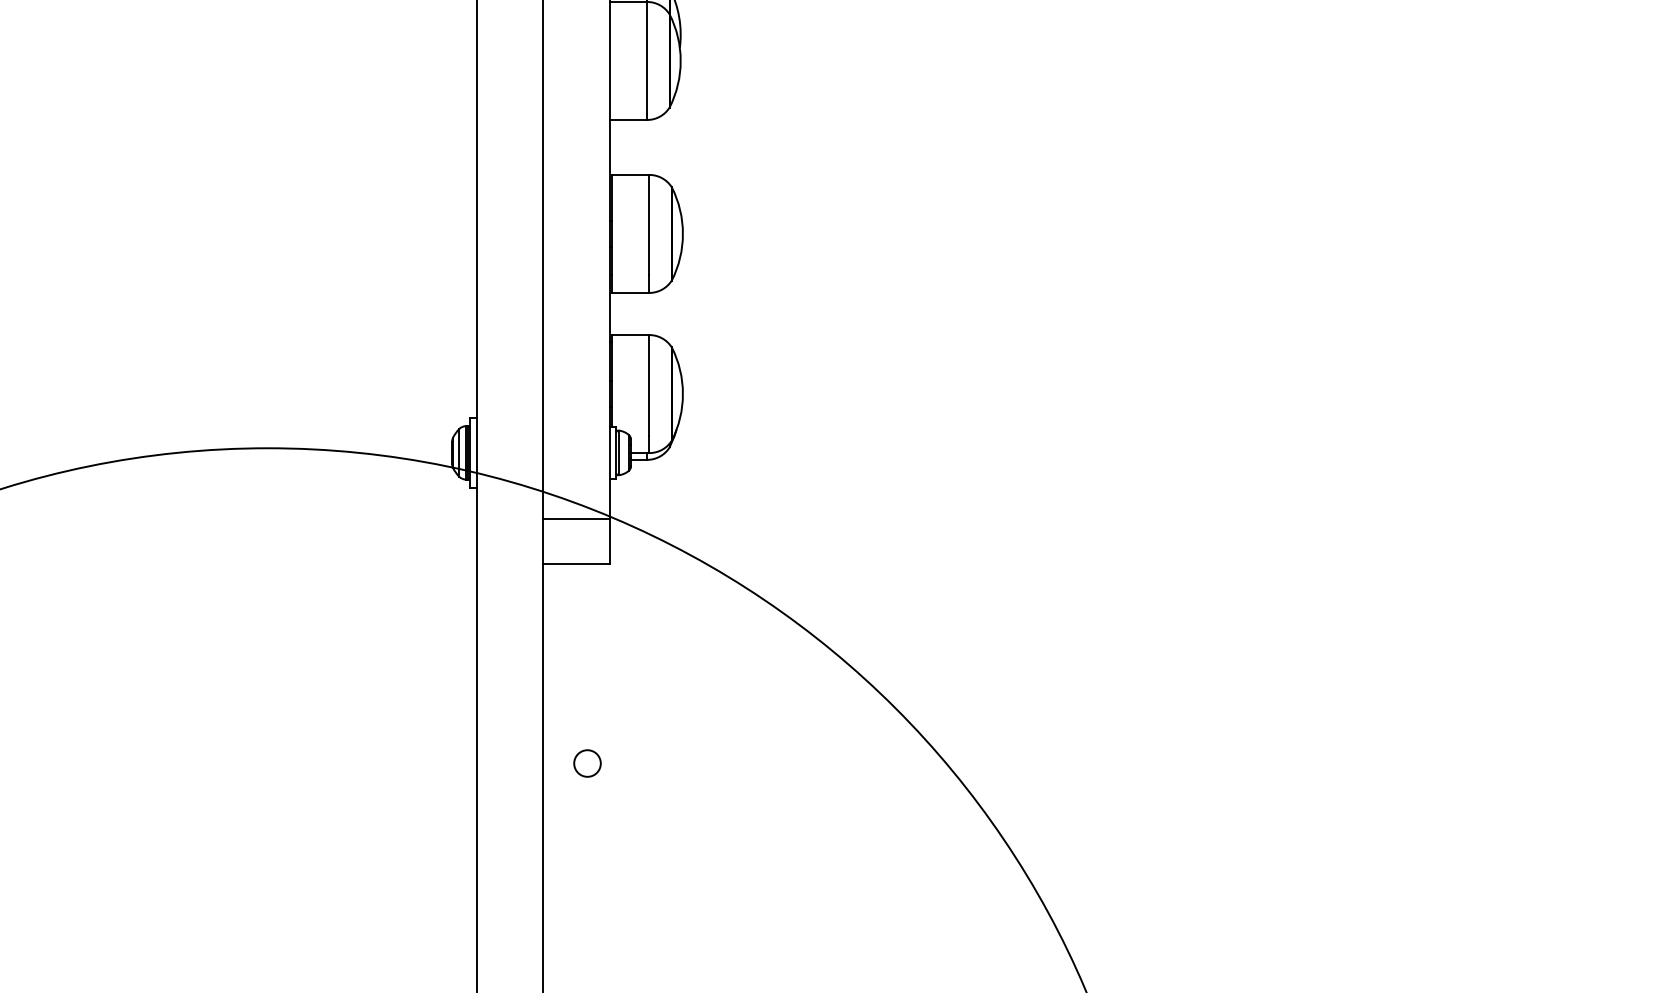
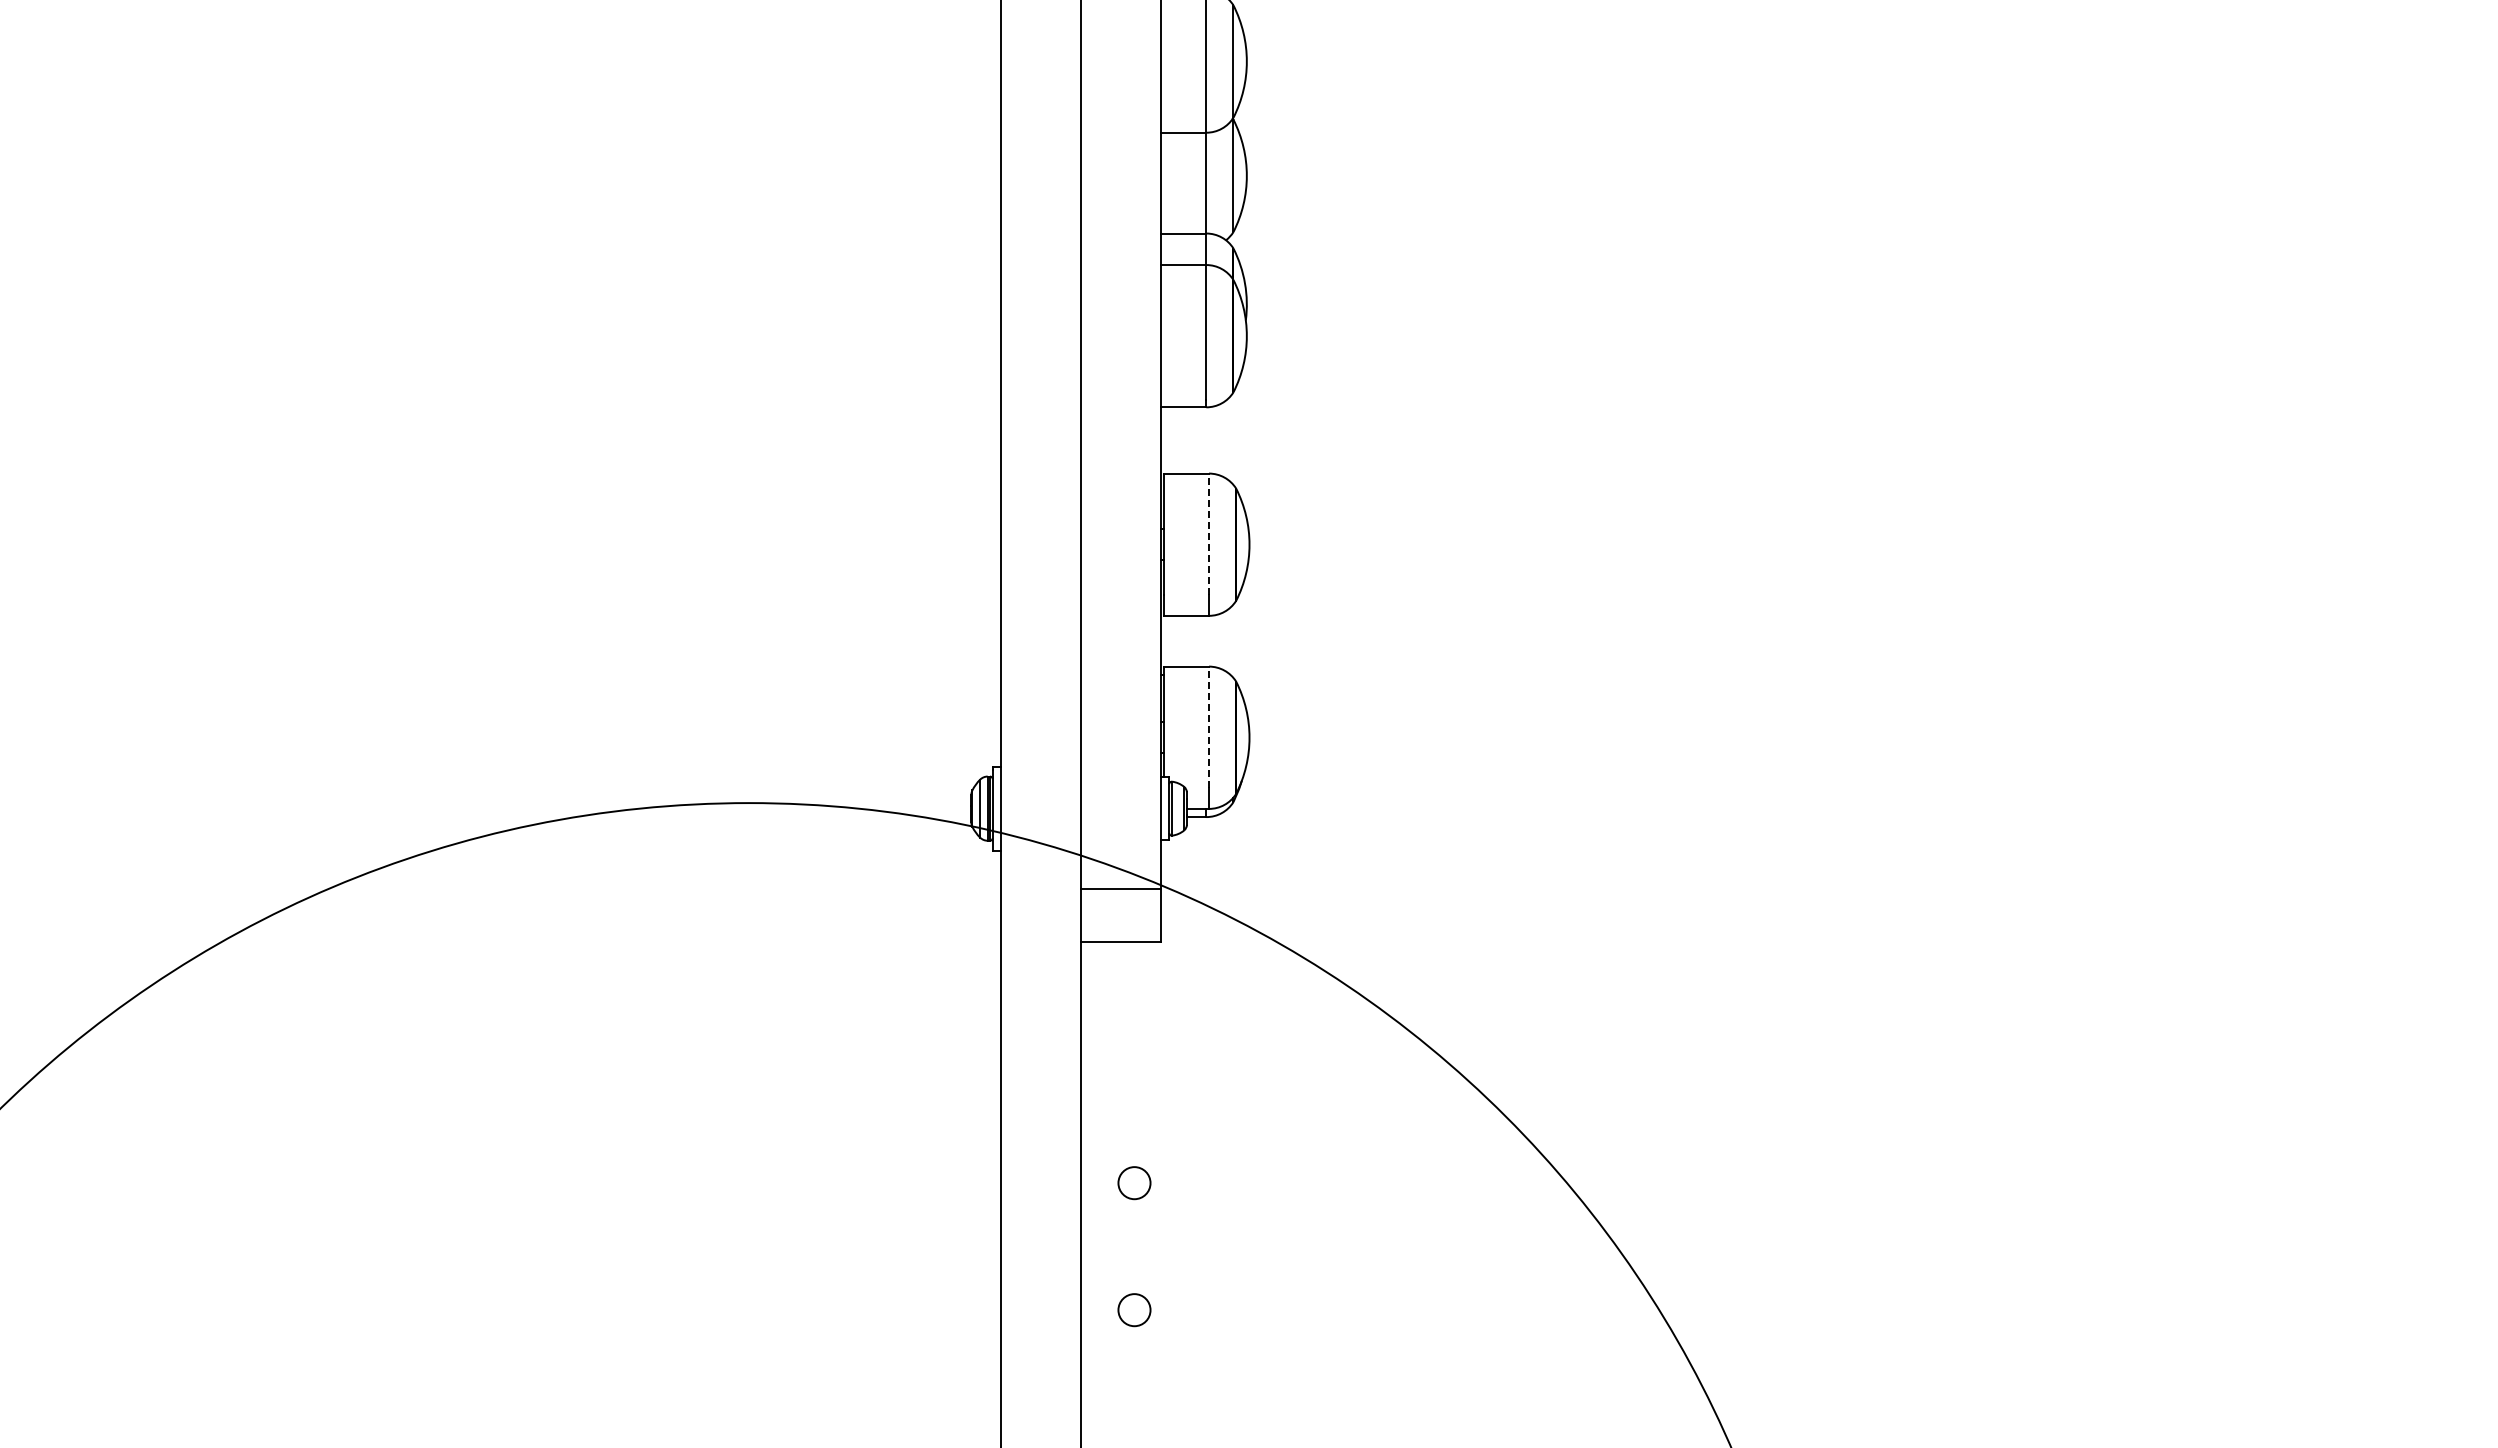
line: (649, 225) -> (1209, 534), solid -> dashed
line: (649, 385) -> (1209, 727), solid -> dashed
circle: (587, 869) -> (1134, 1310), added

